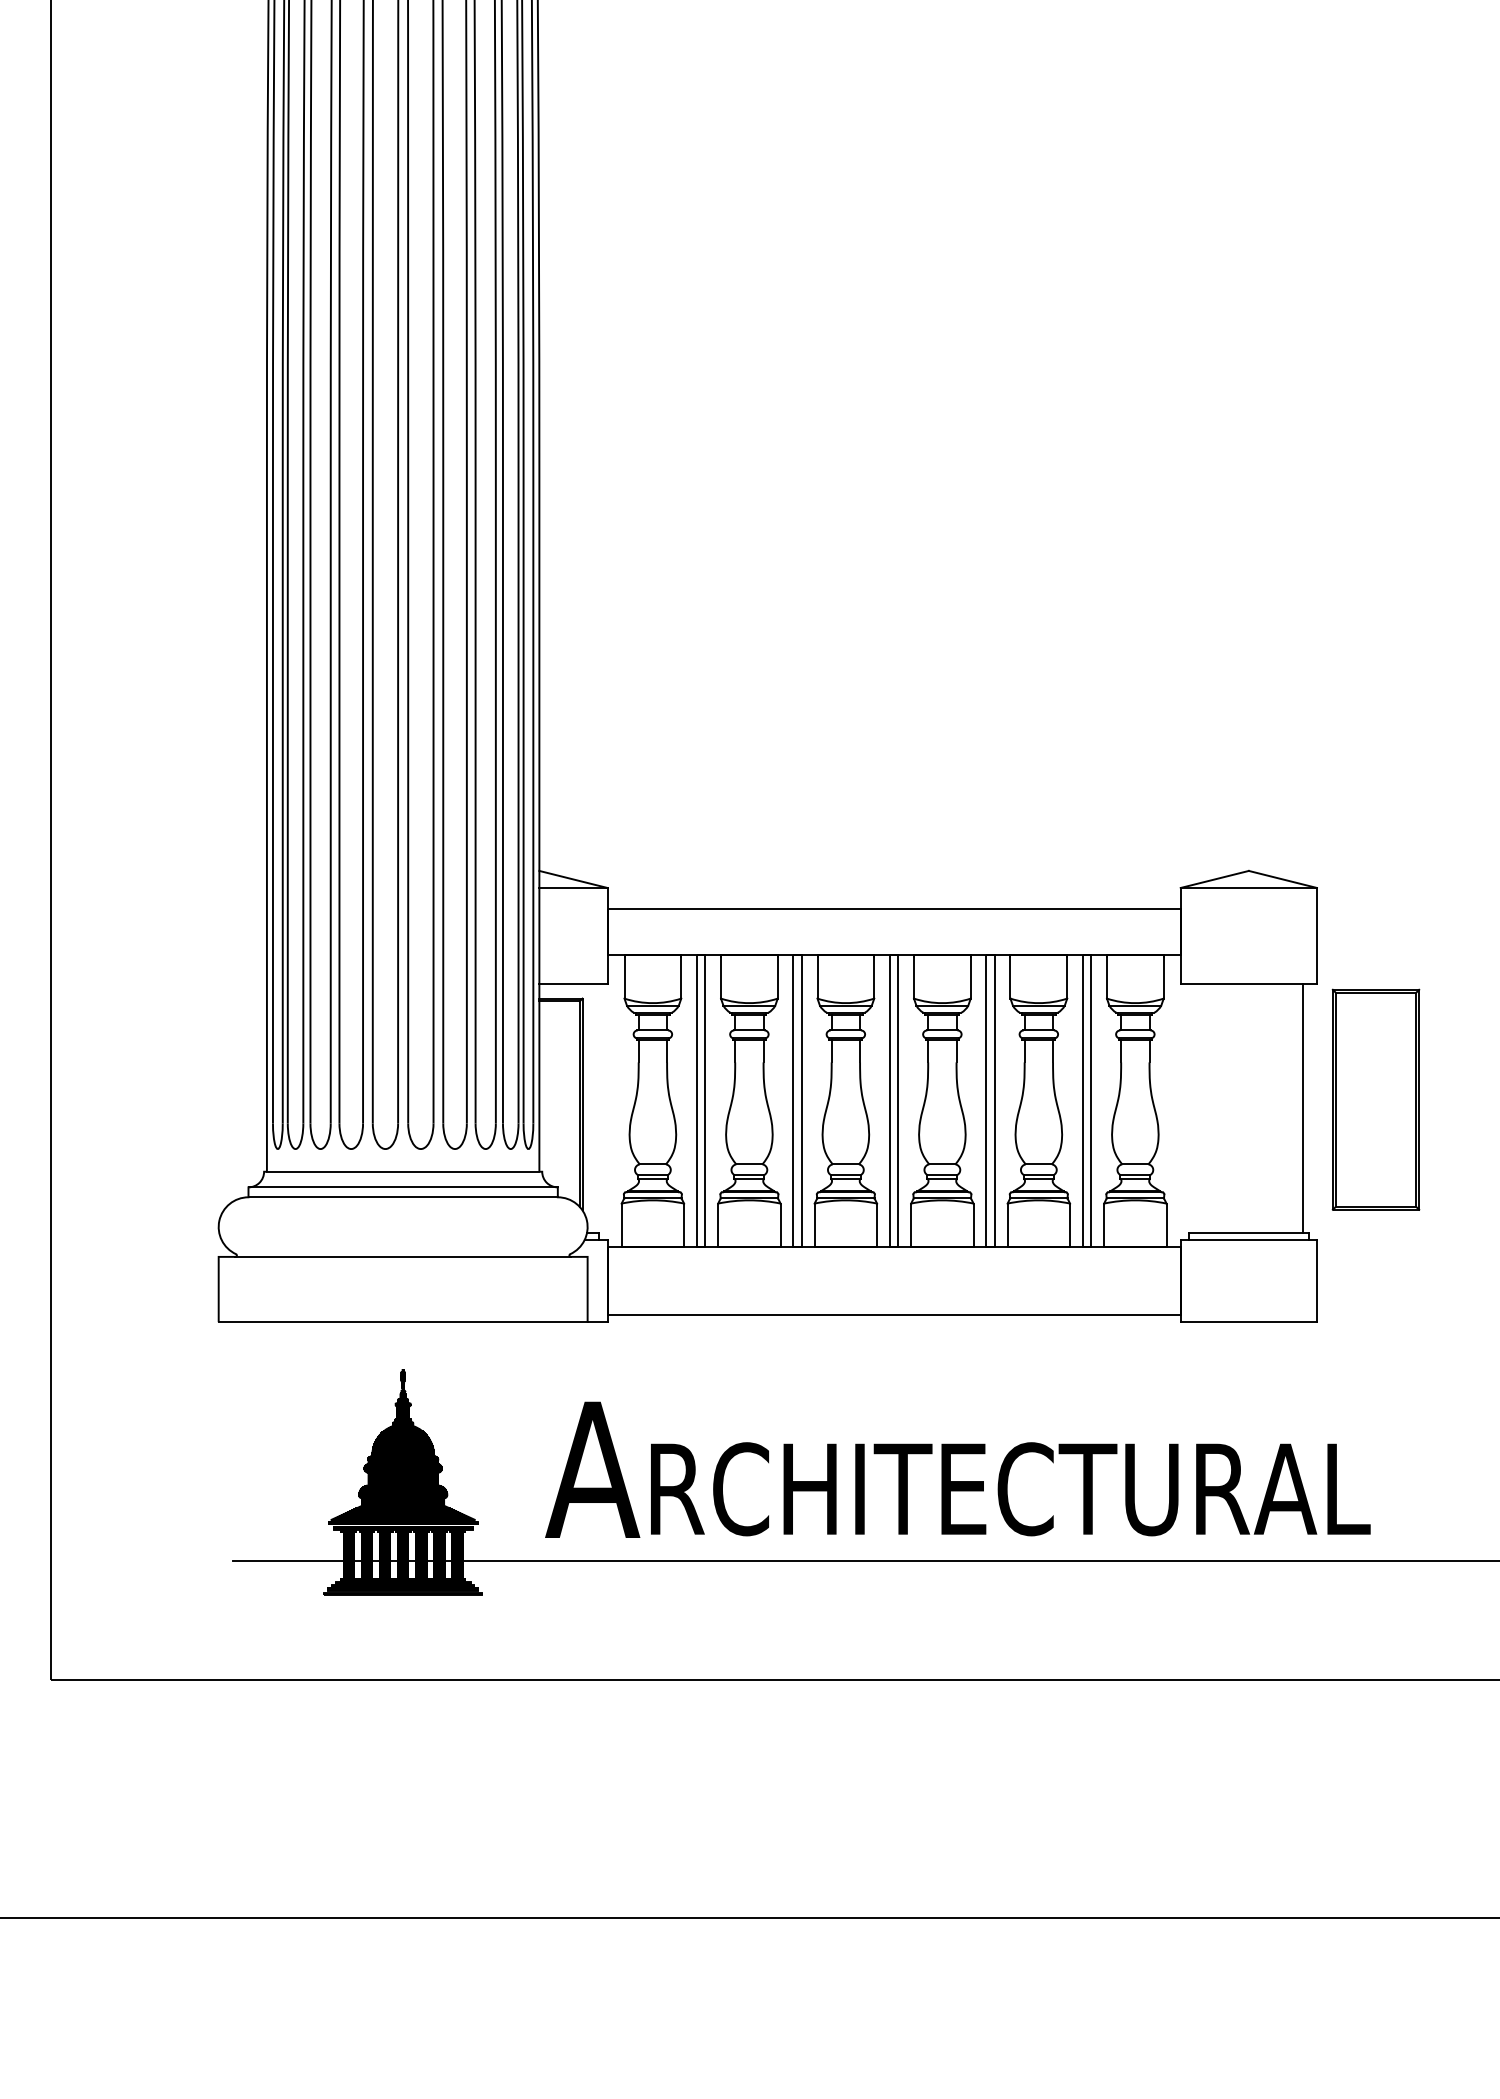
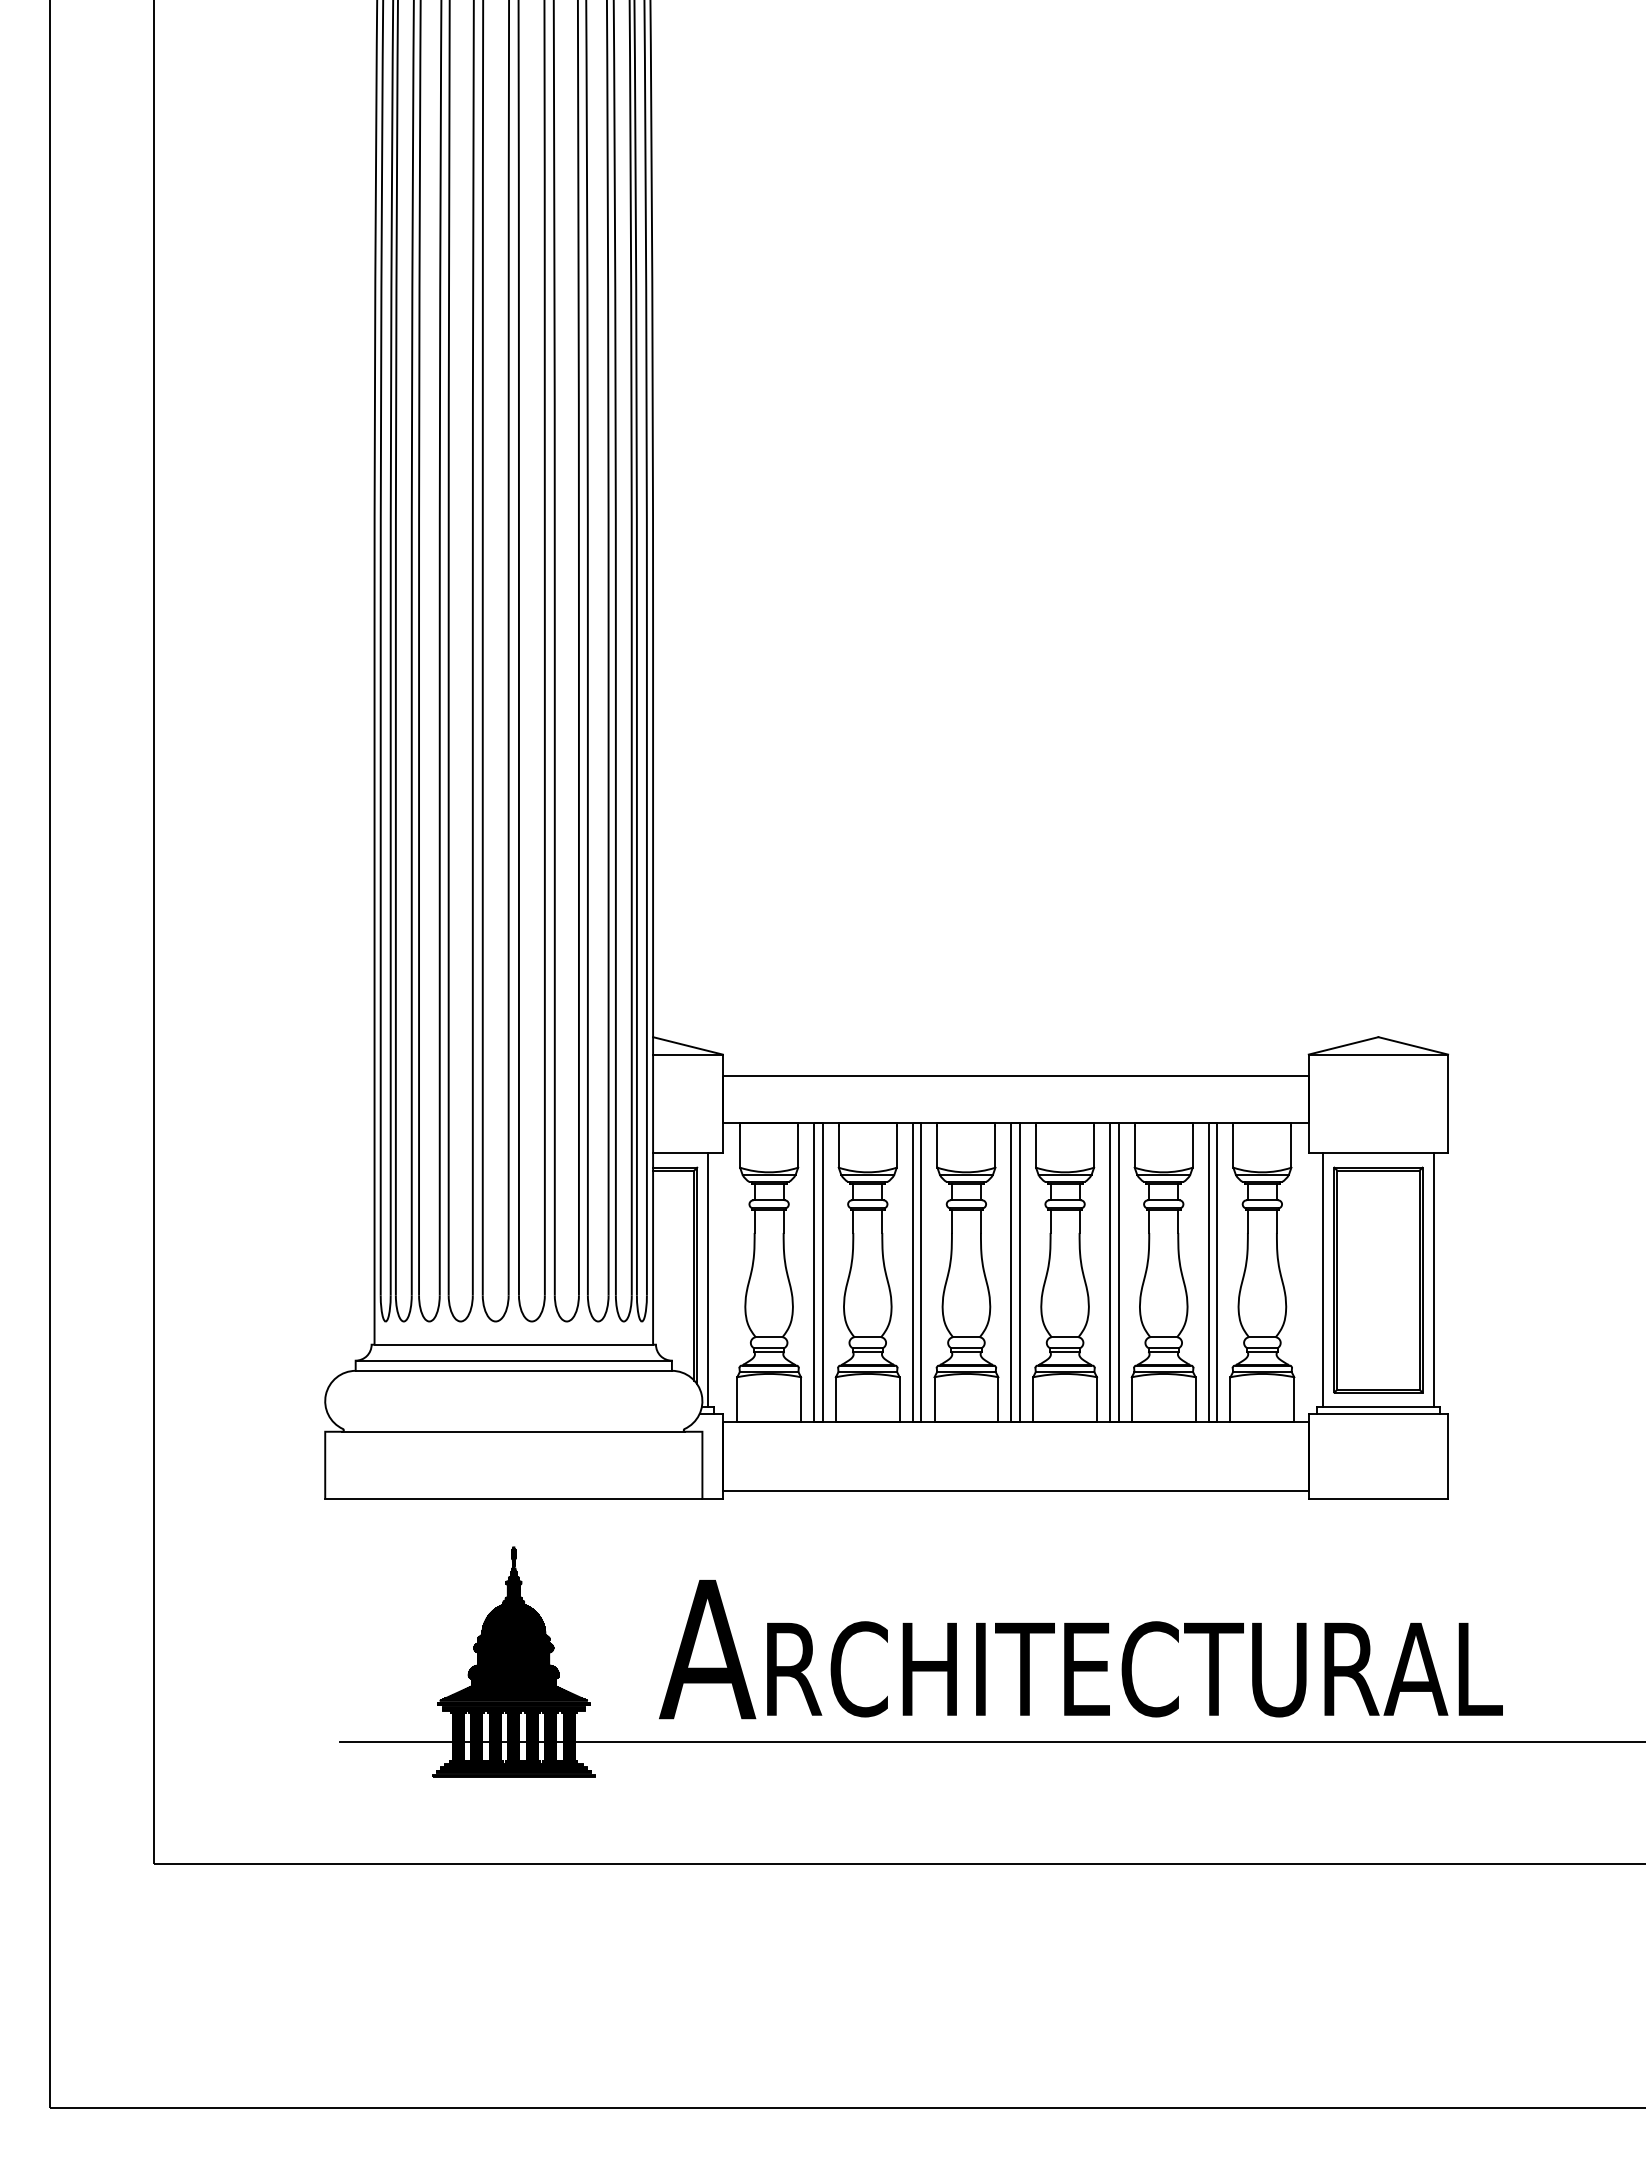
part: (1376, 1099) -> (1378, 1279), moved
line: (593, 1108) -> (708, 1280), added
line: (1195, 1108) -> (1323, 1280), added

